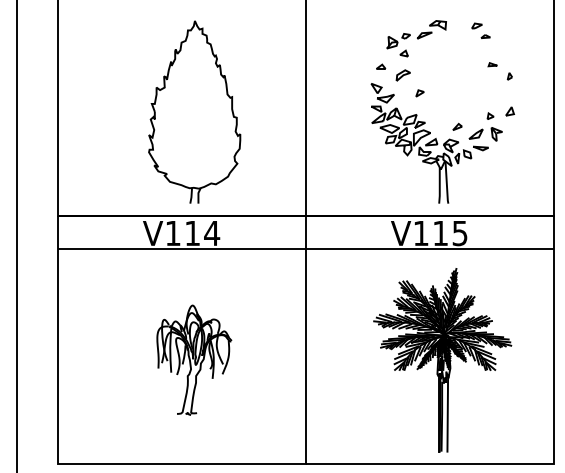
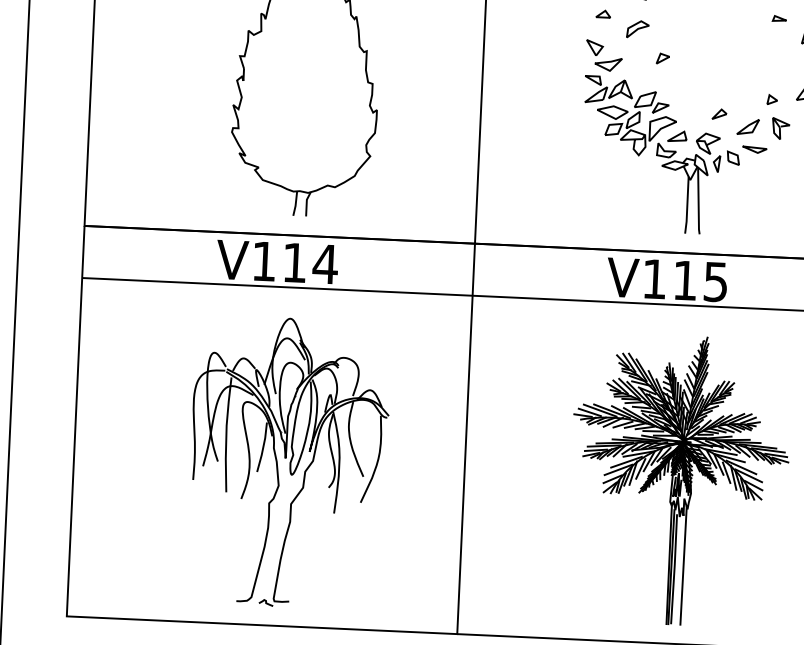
part: (194, 360) -> (288, 463), size x1.67

